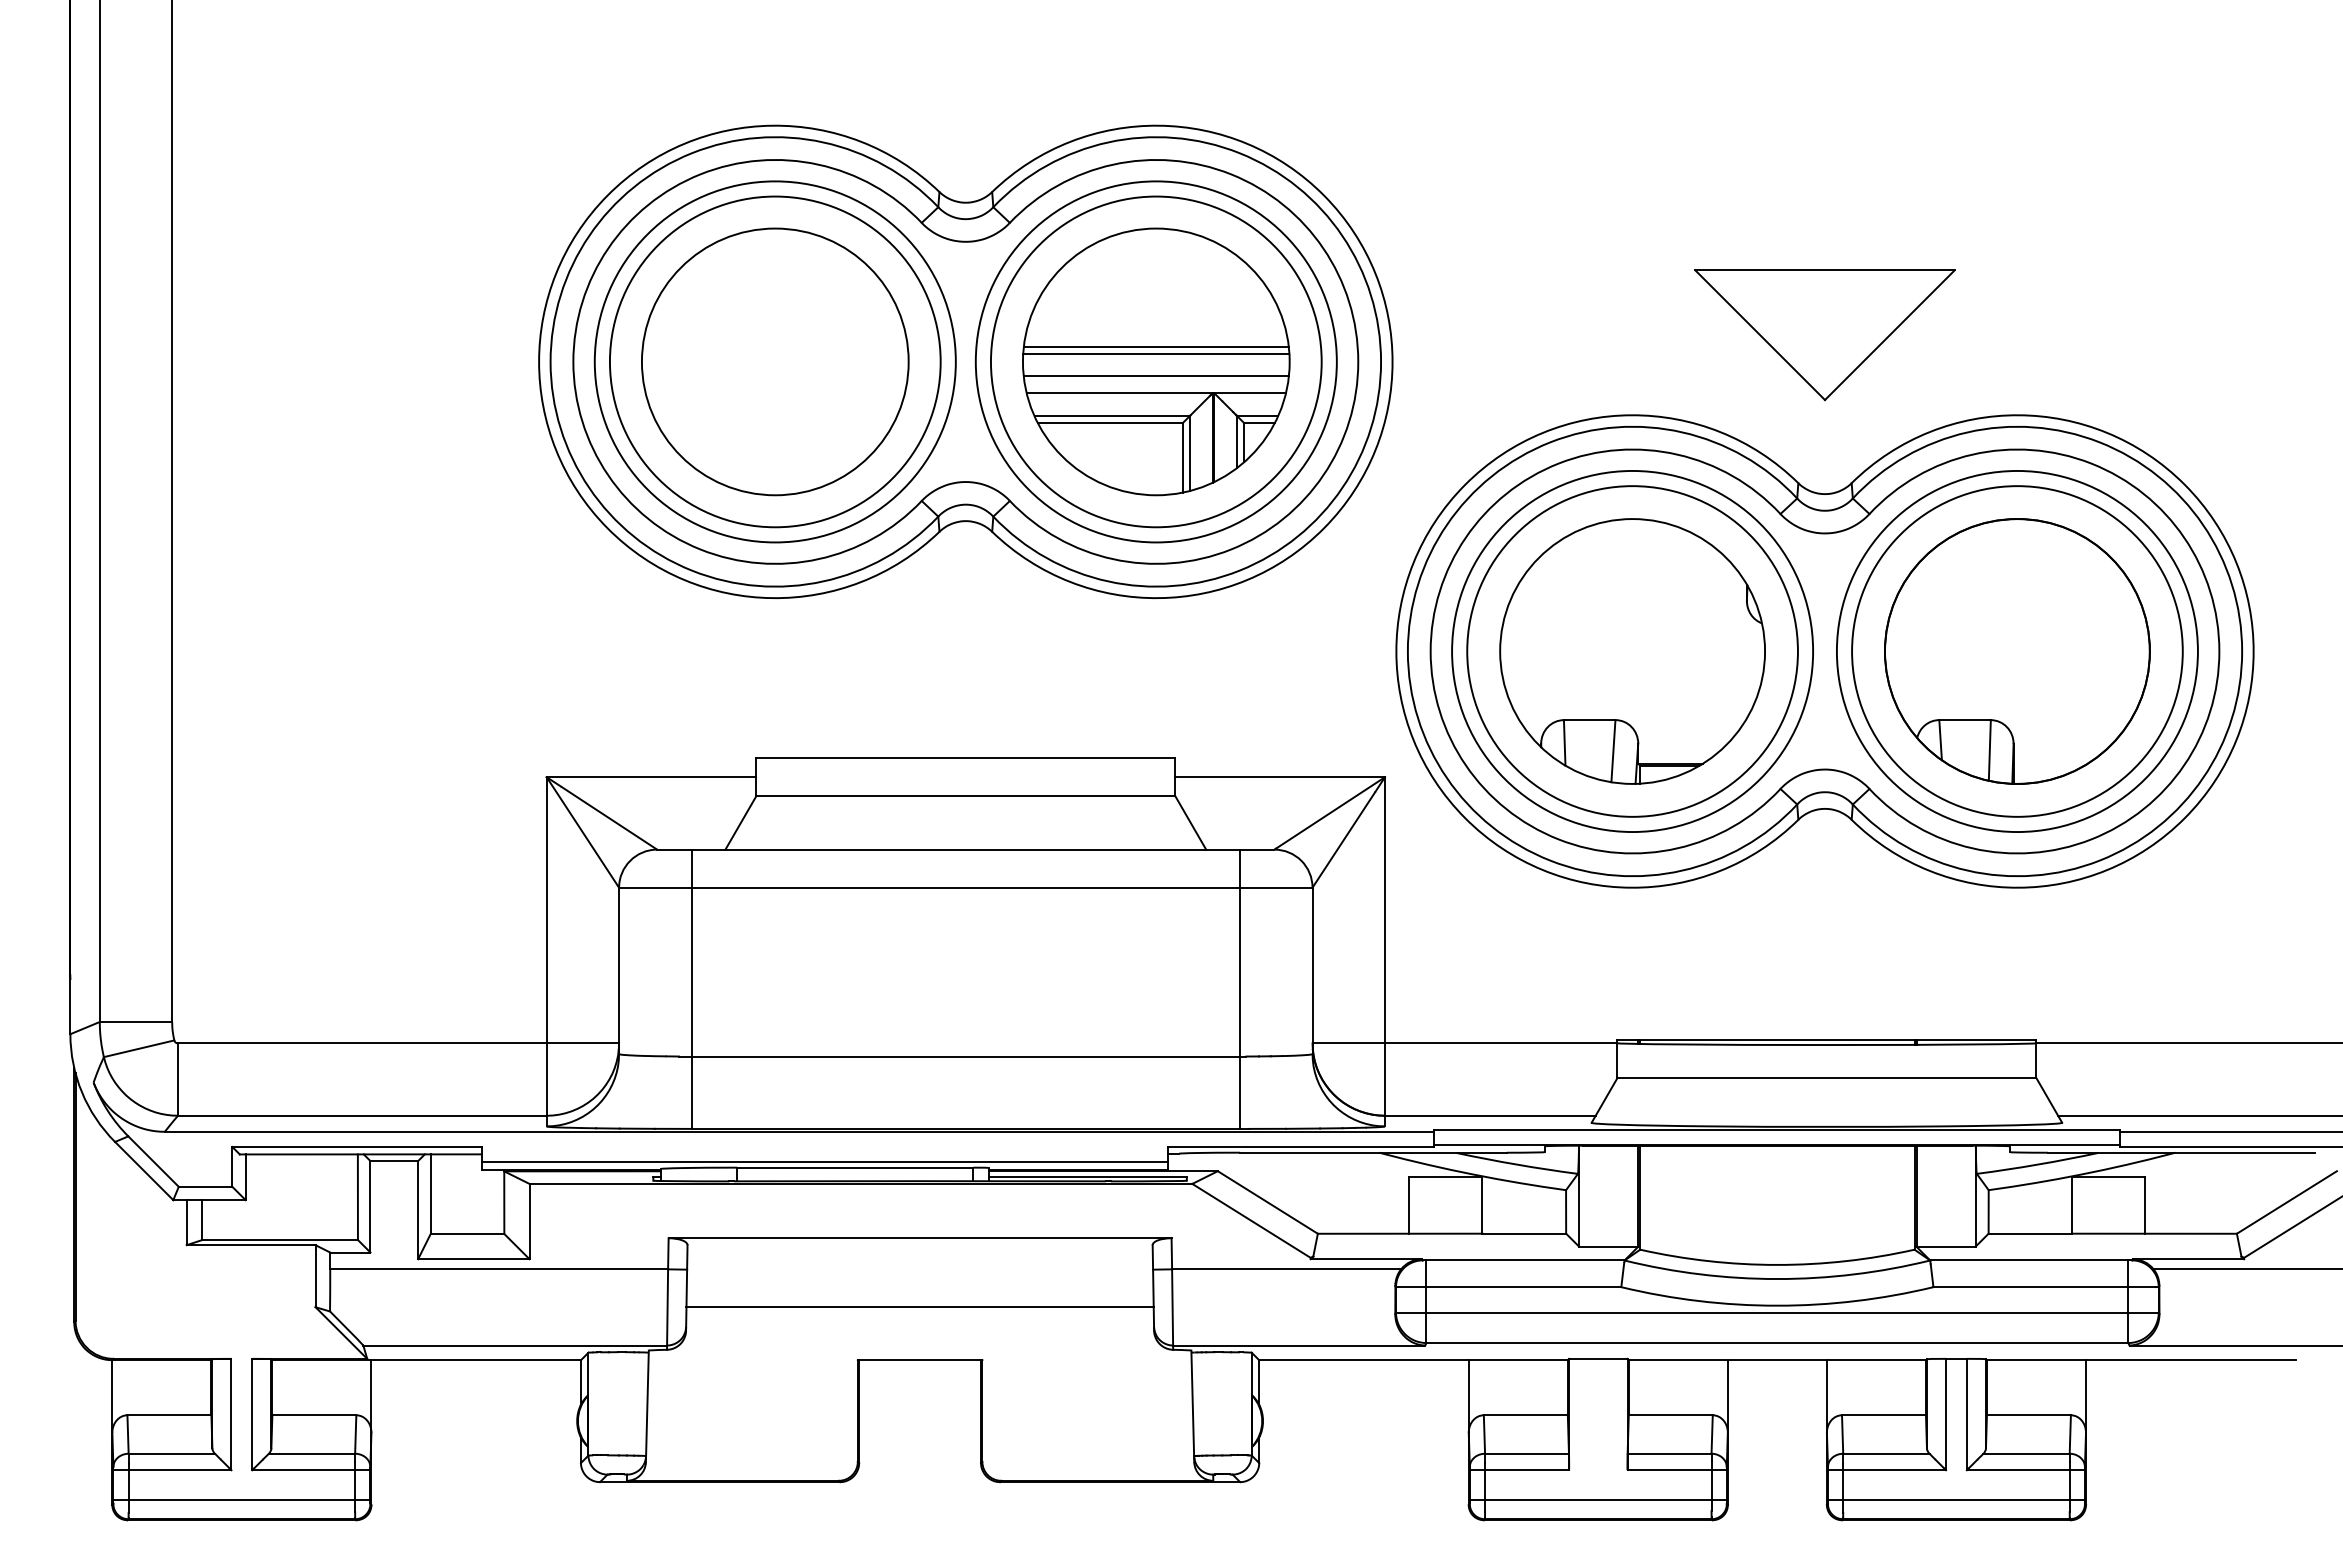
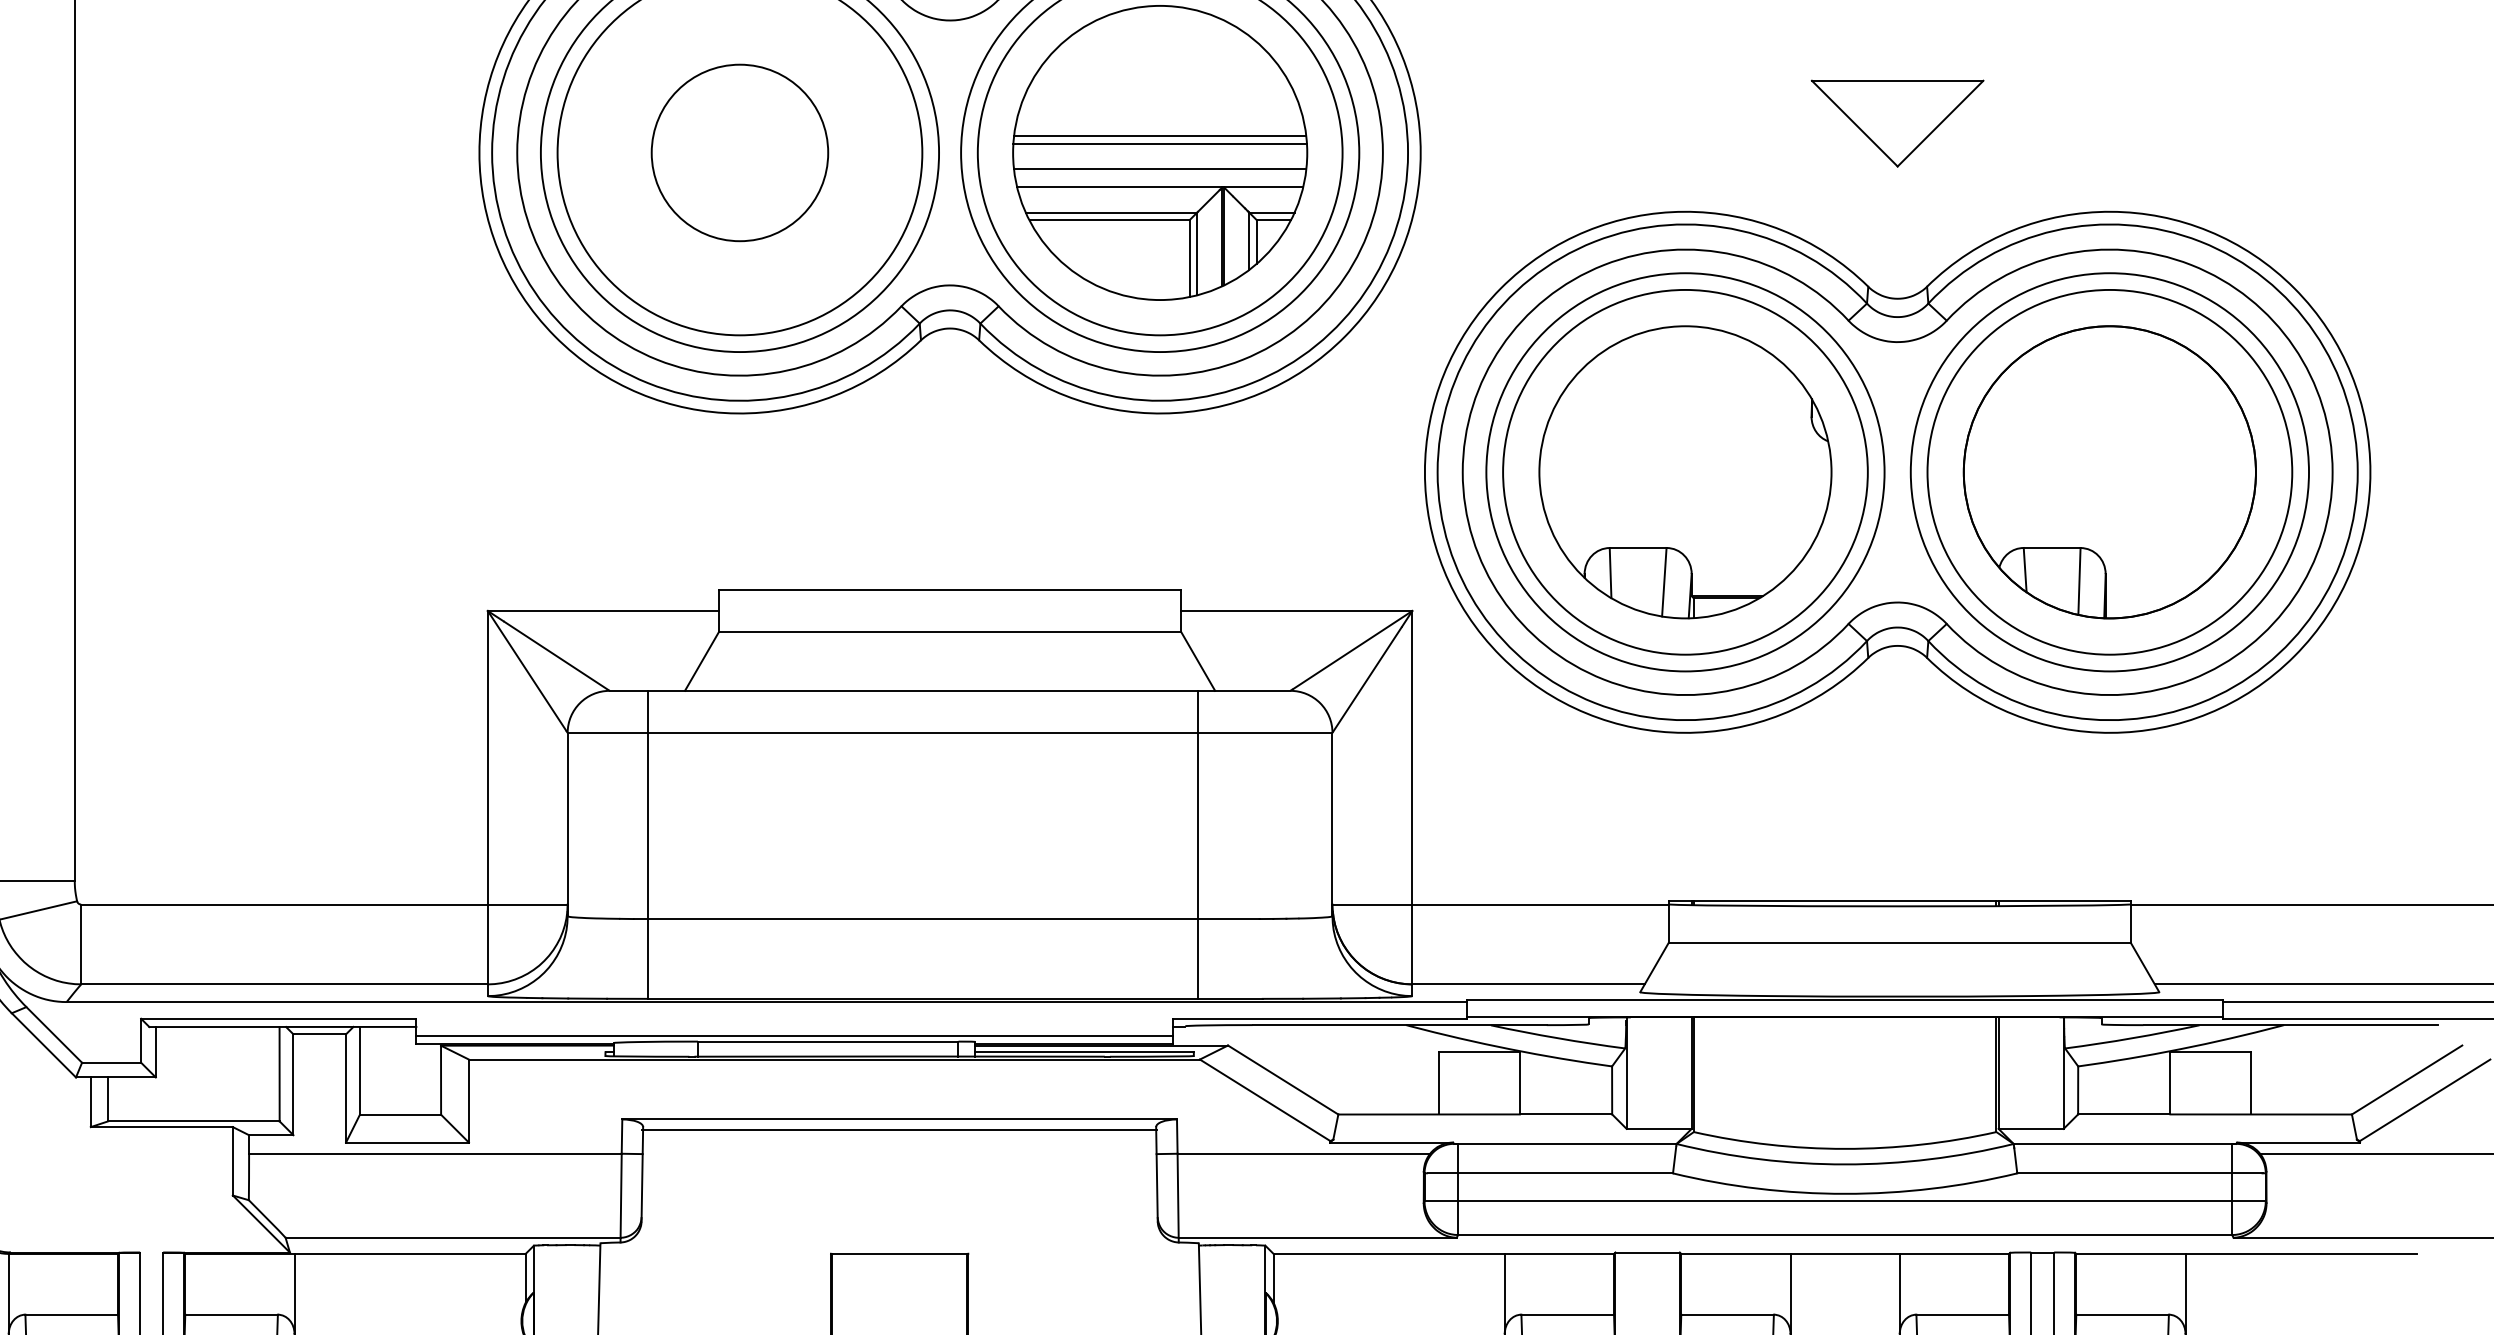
part: (1824, 335) -> (1897, 123), size x0.6
circle: (774, 361) -> (739, 152), size x0.6
line: (1240, 988) -> (1197, 844), moved
line: (919, 1306) -> (898, 1129), moved

